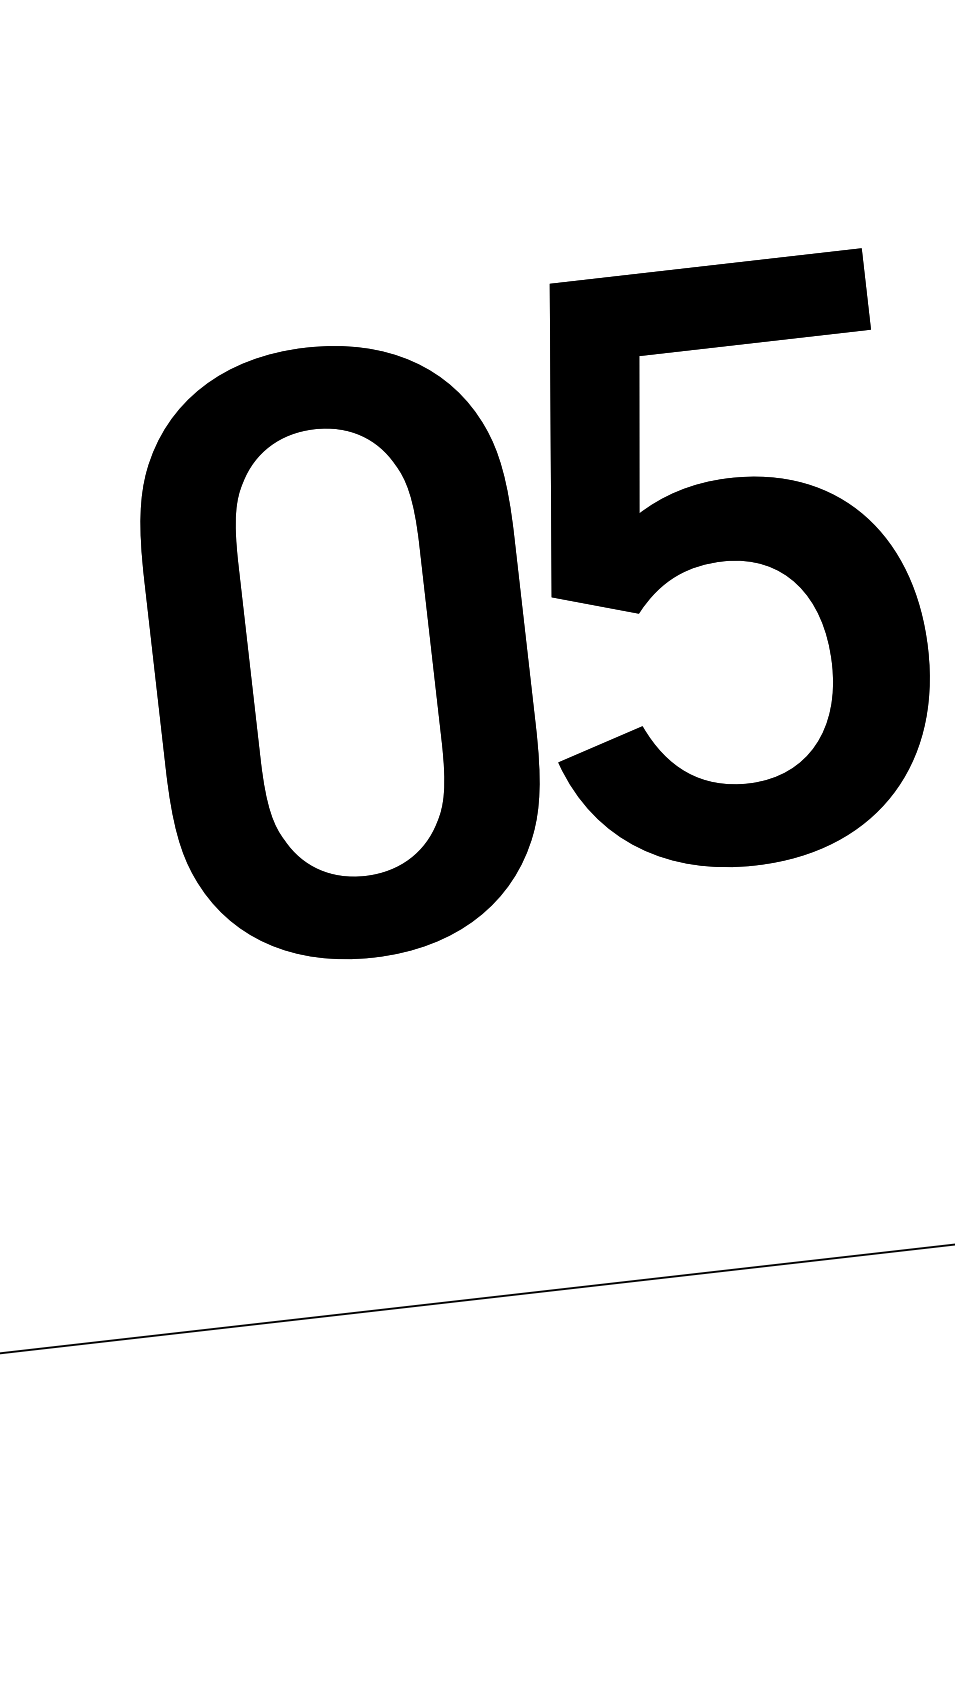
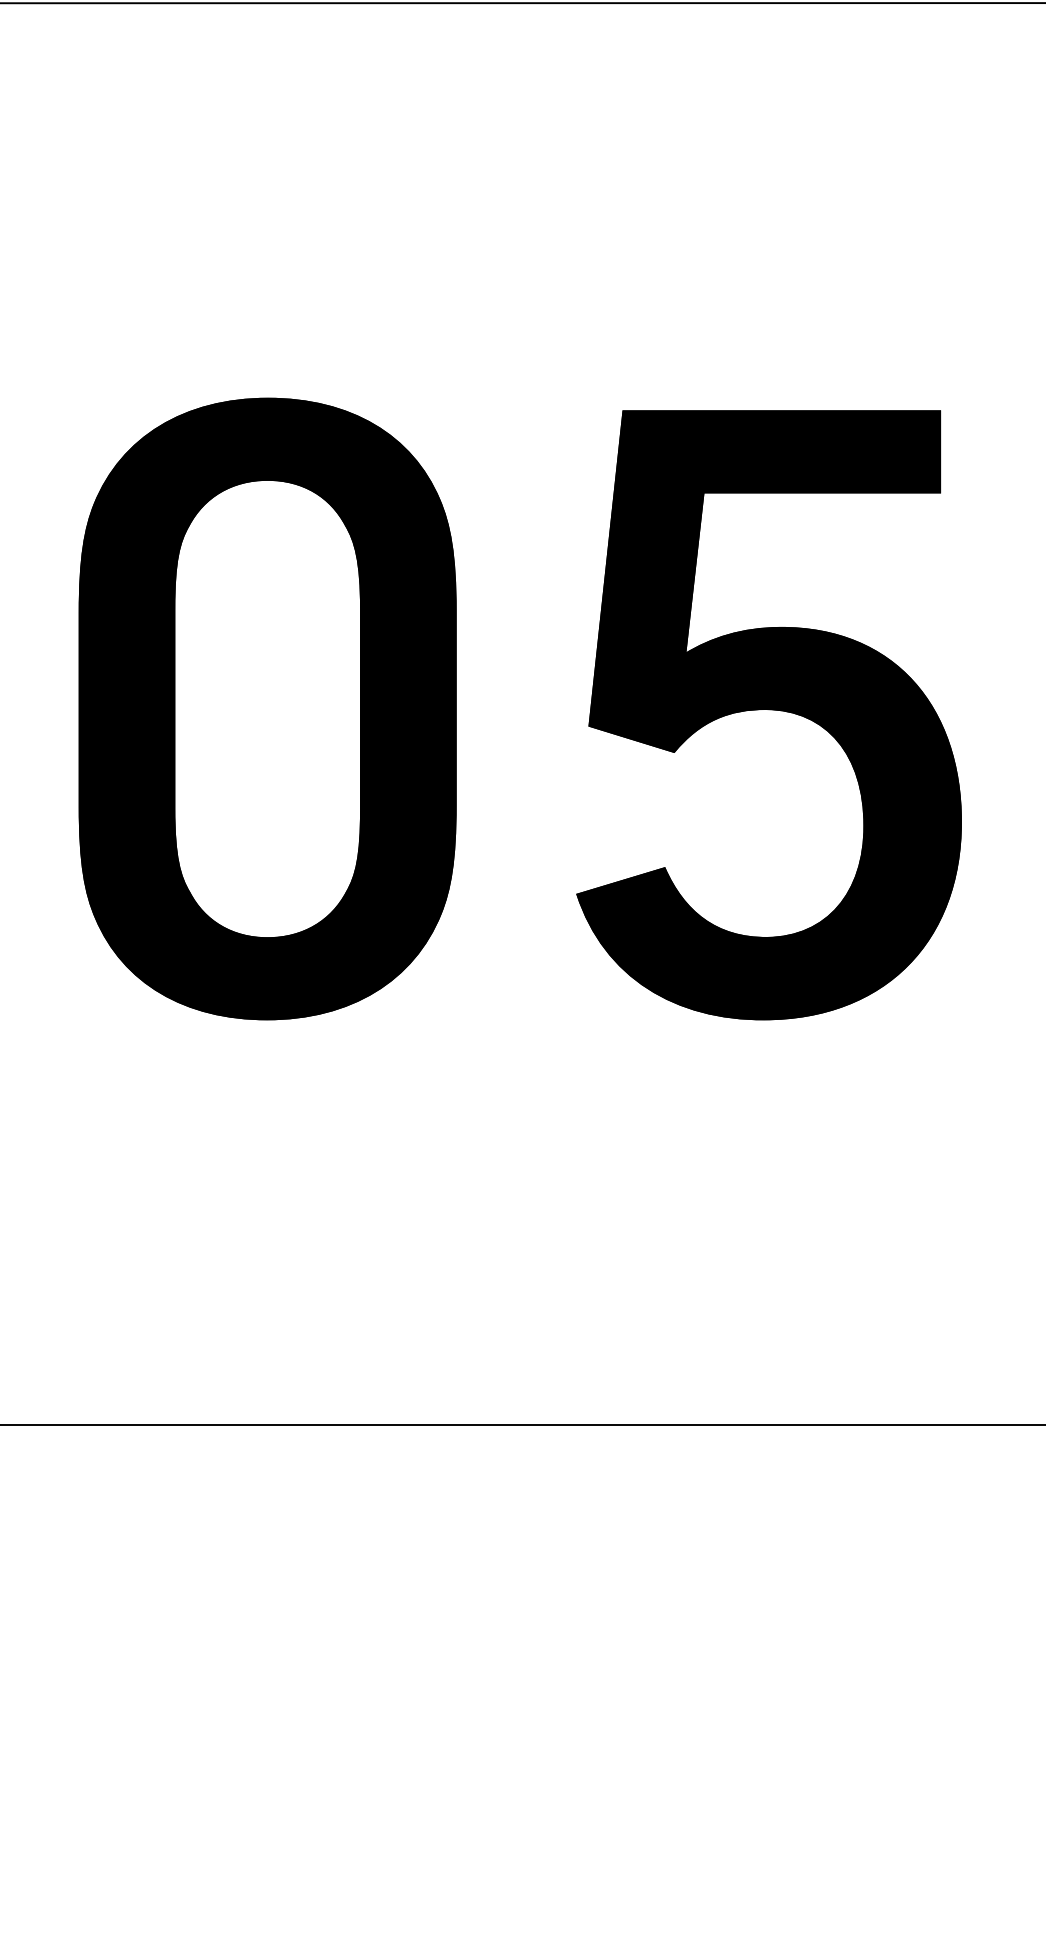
part: (339, 652) -> (267, 708), moved

